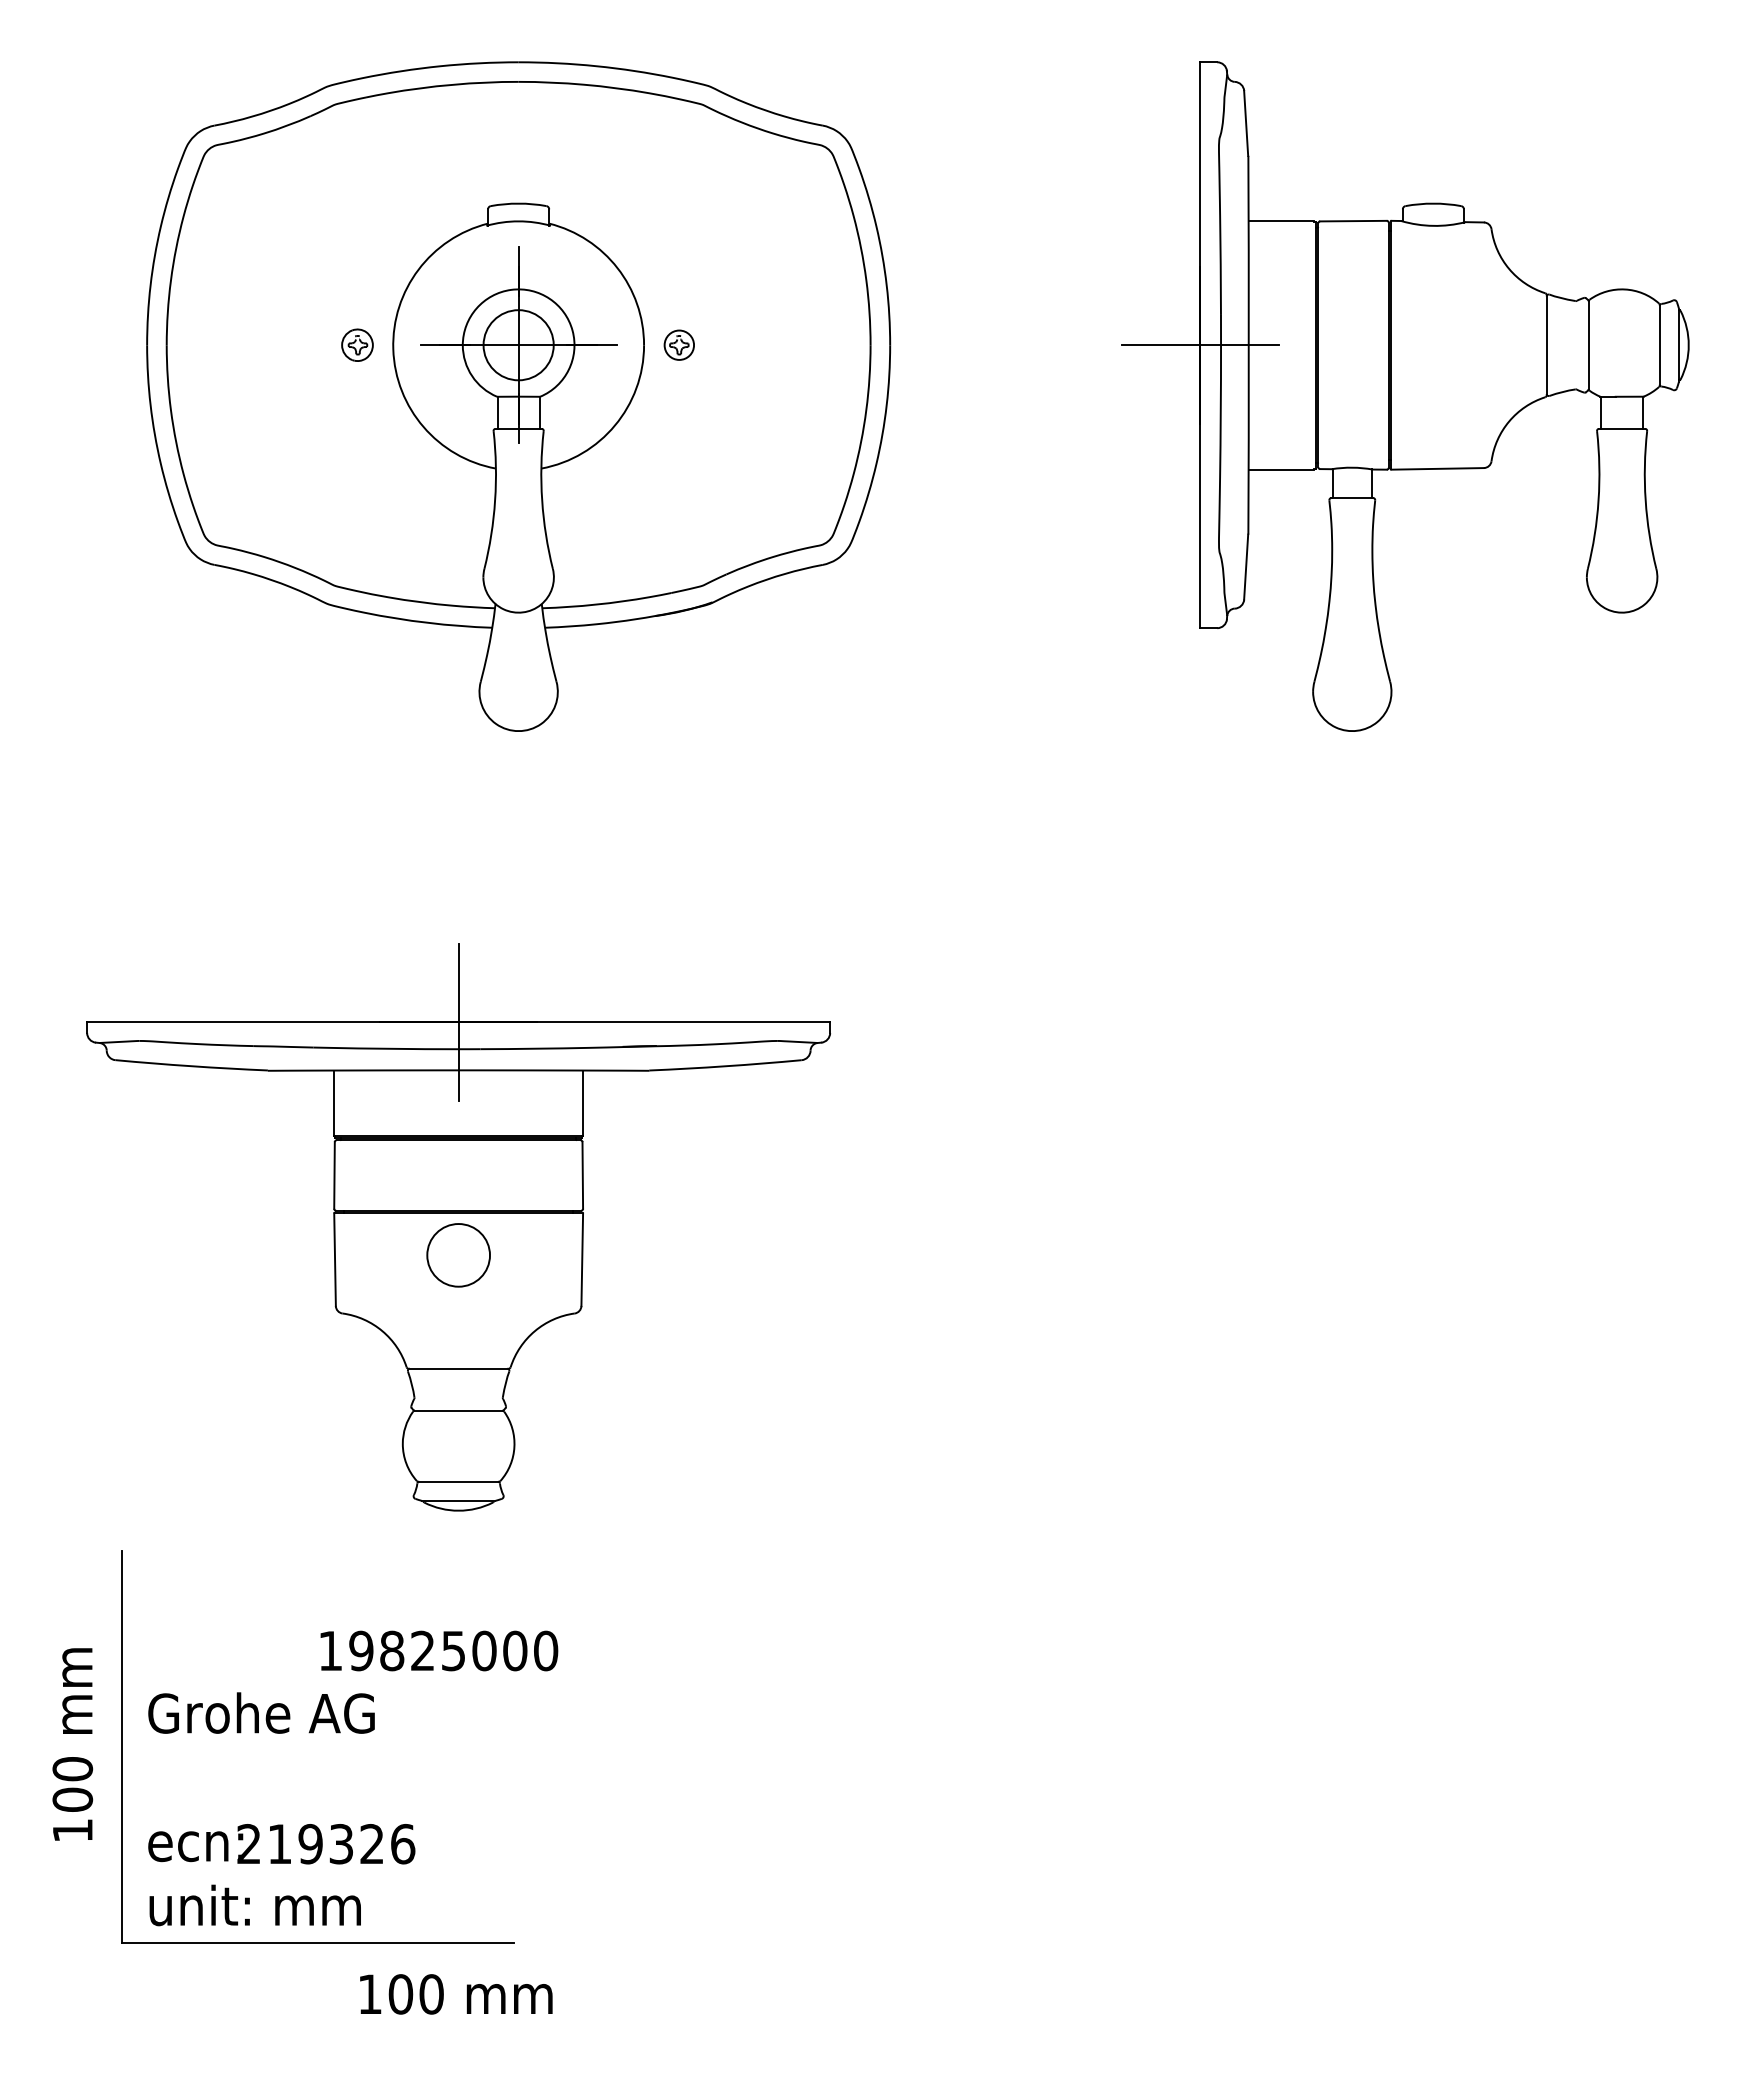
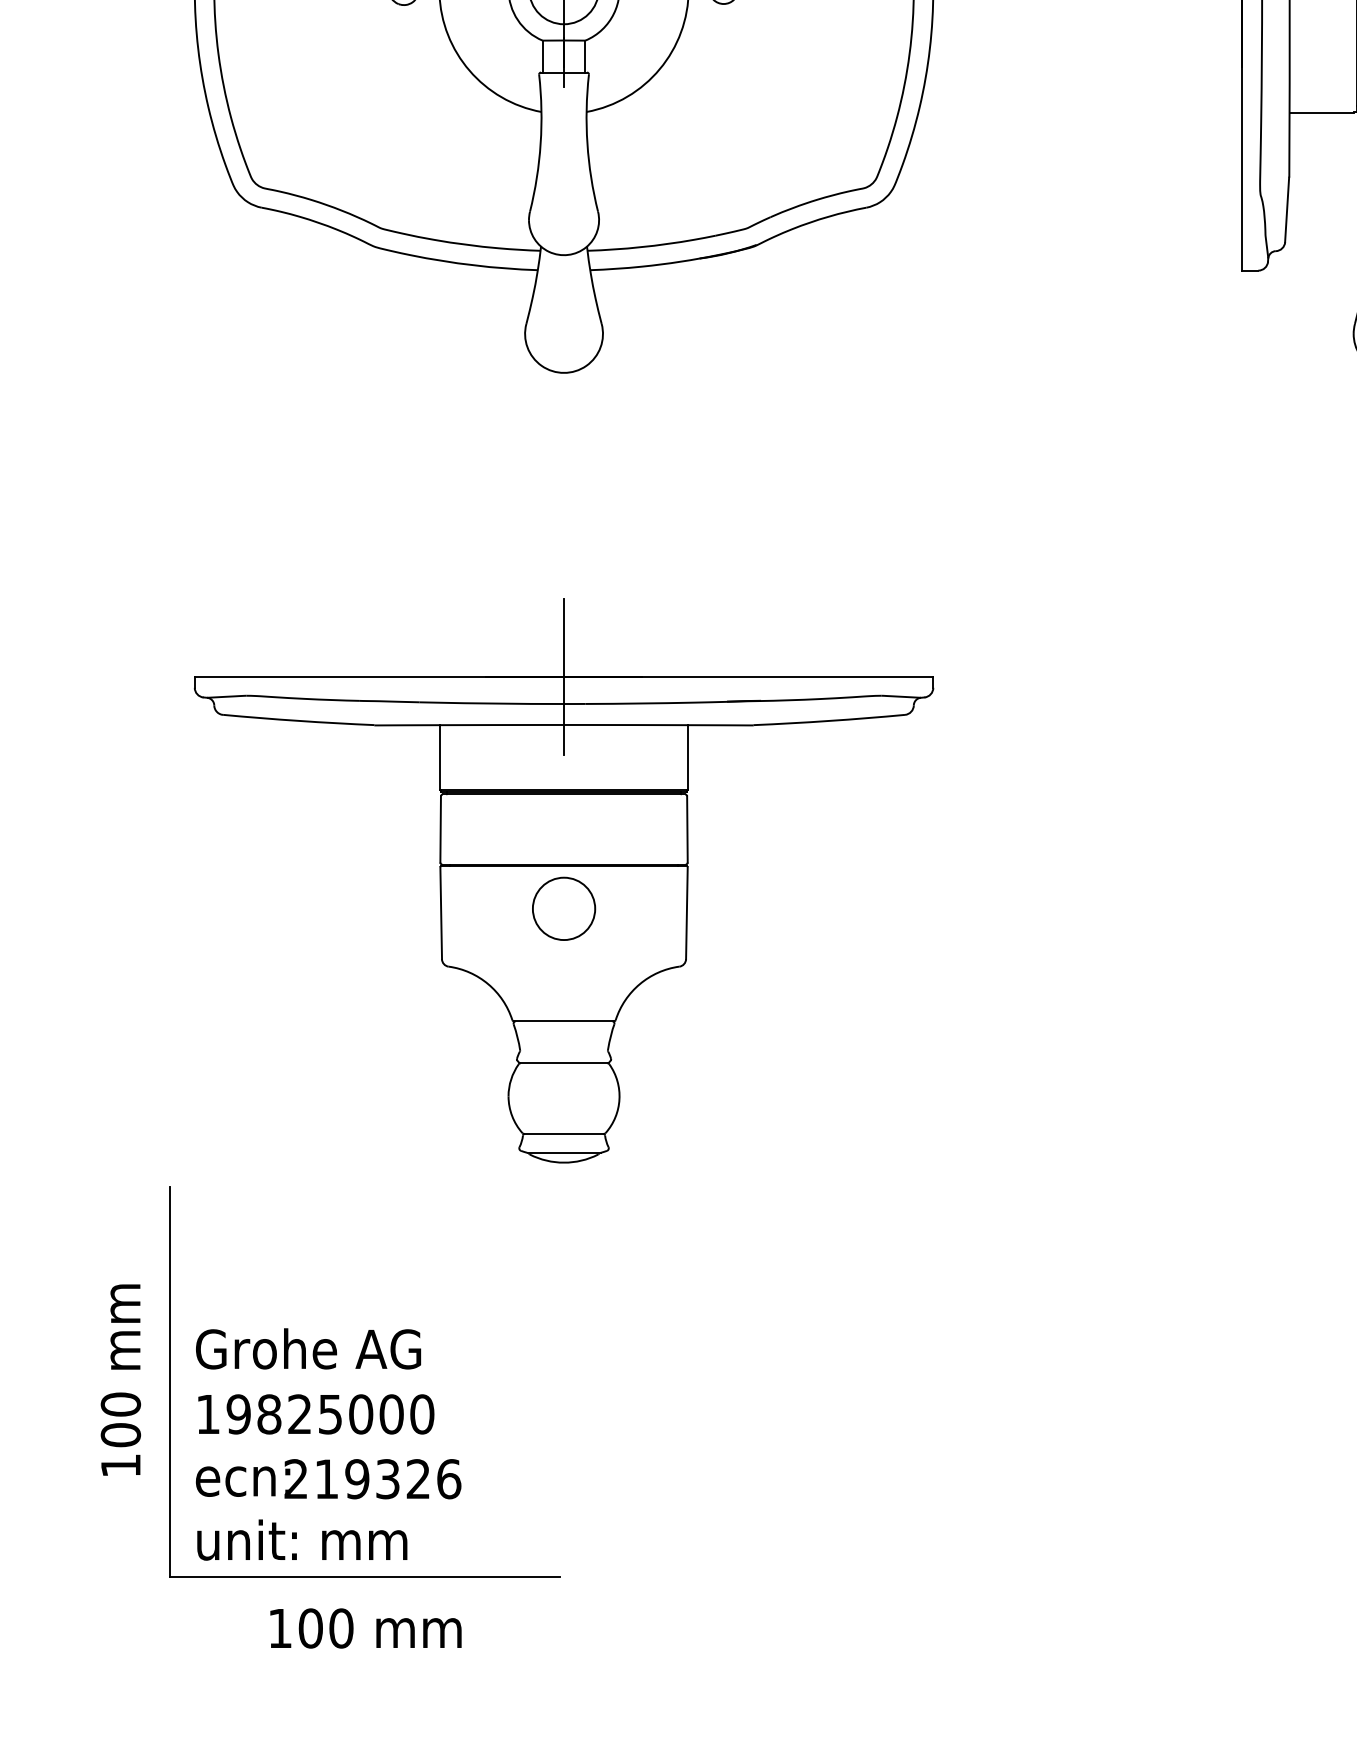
part: (458, 1227) -> (563, 881), moved
text: (439, 1650) -> (316, 1413), moved
text: (456, 1994) -> (366, 1628), moved

